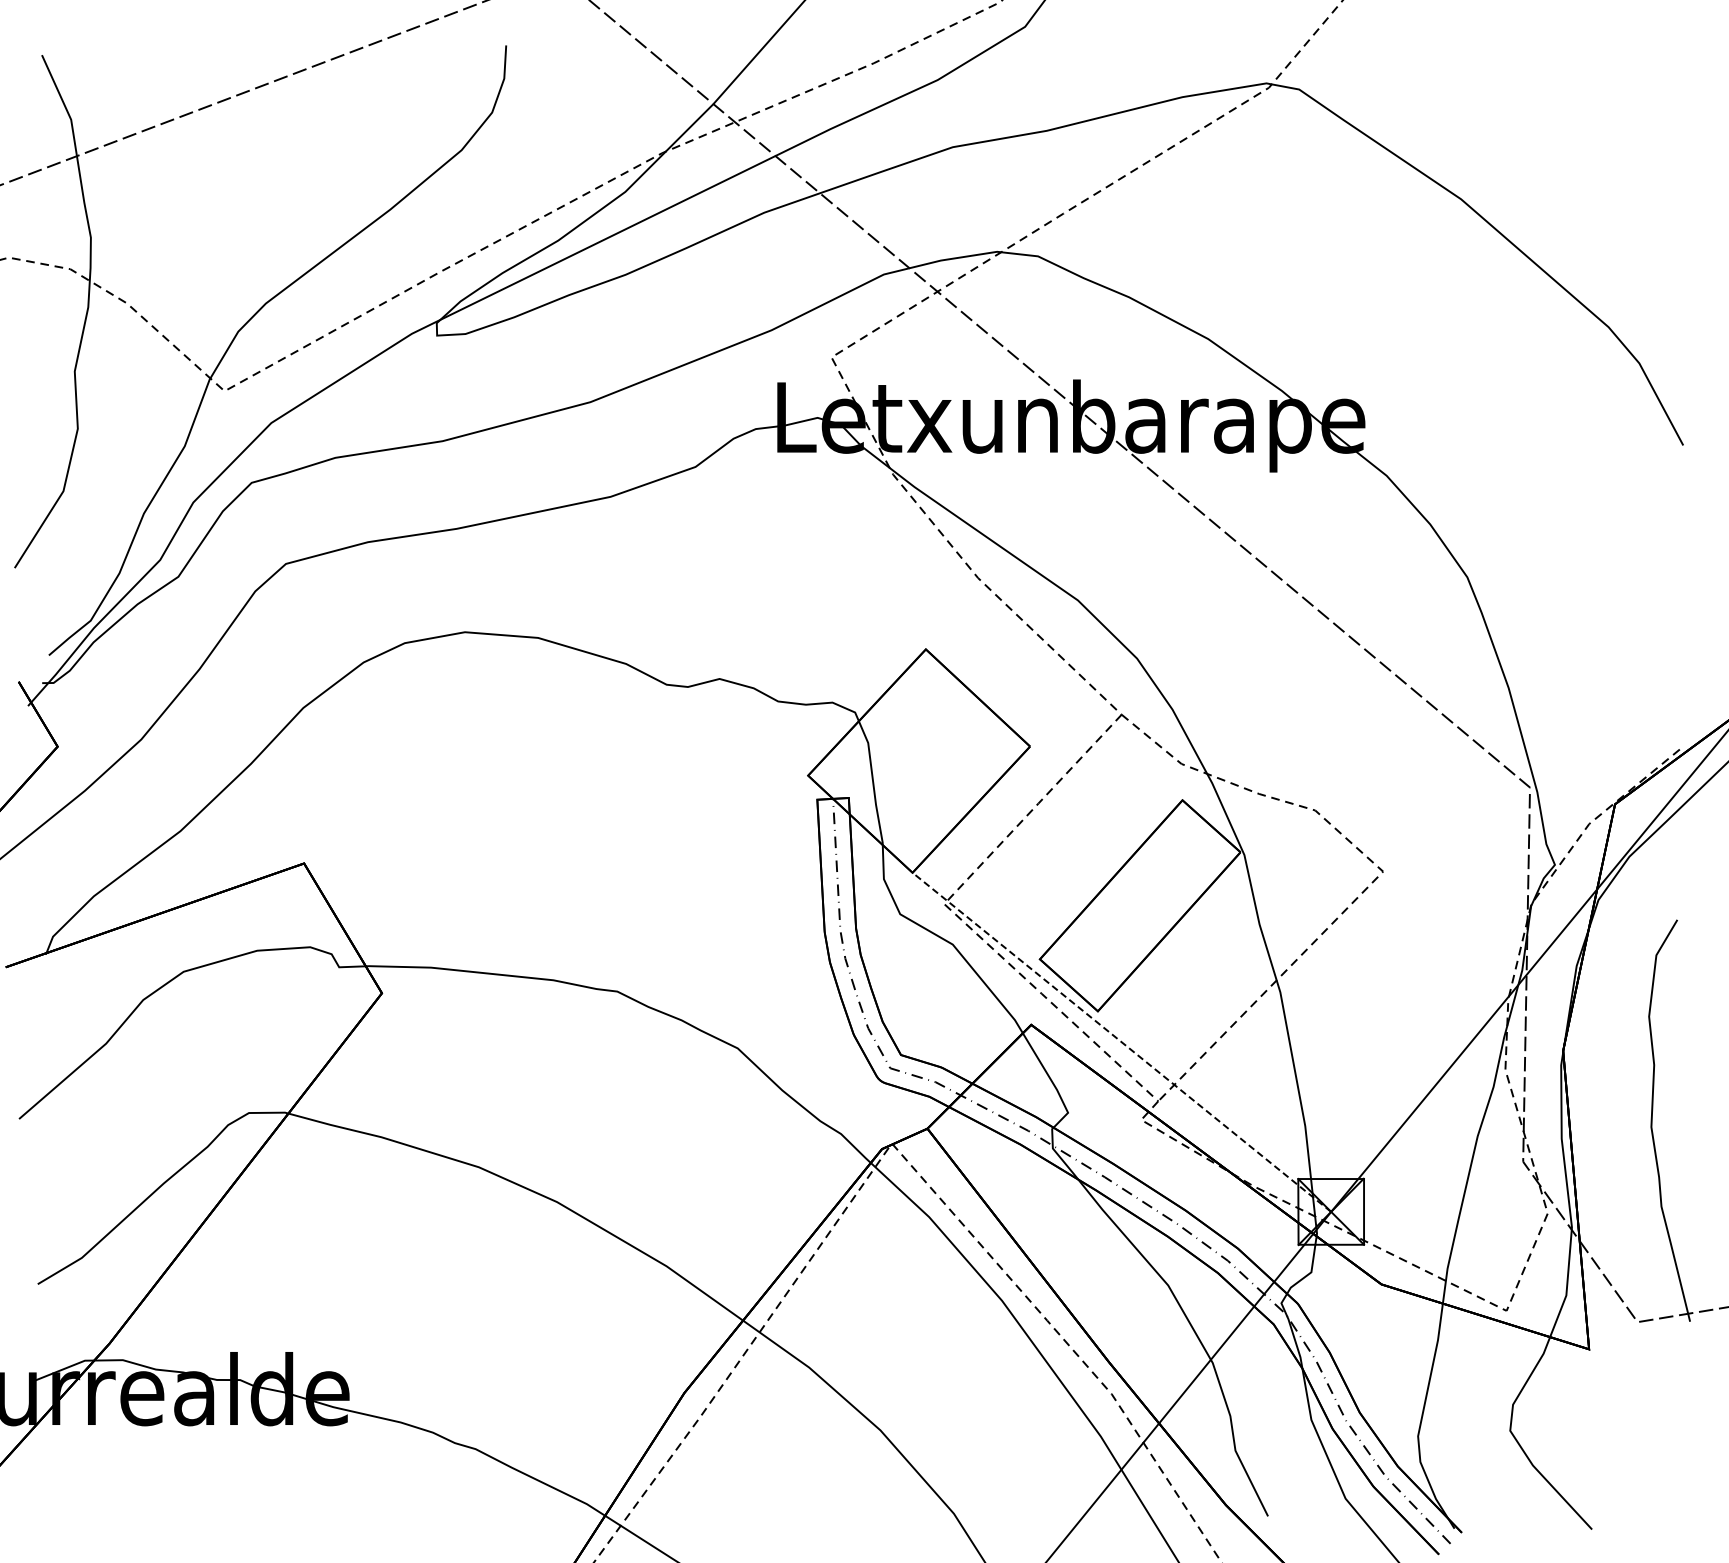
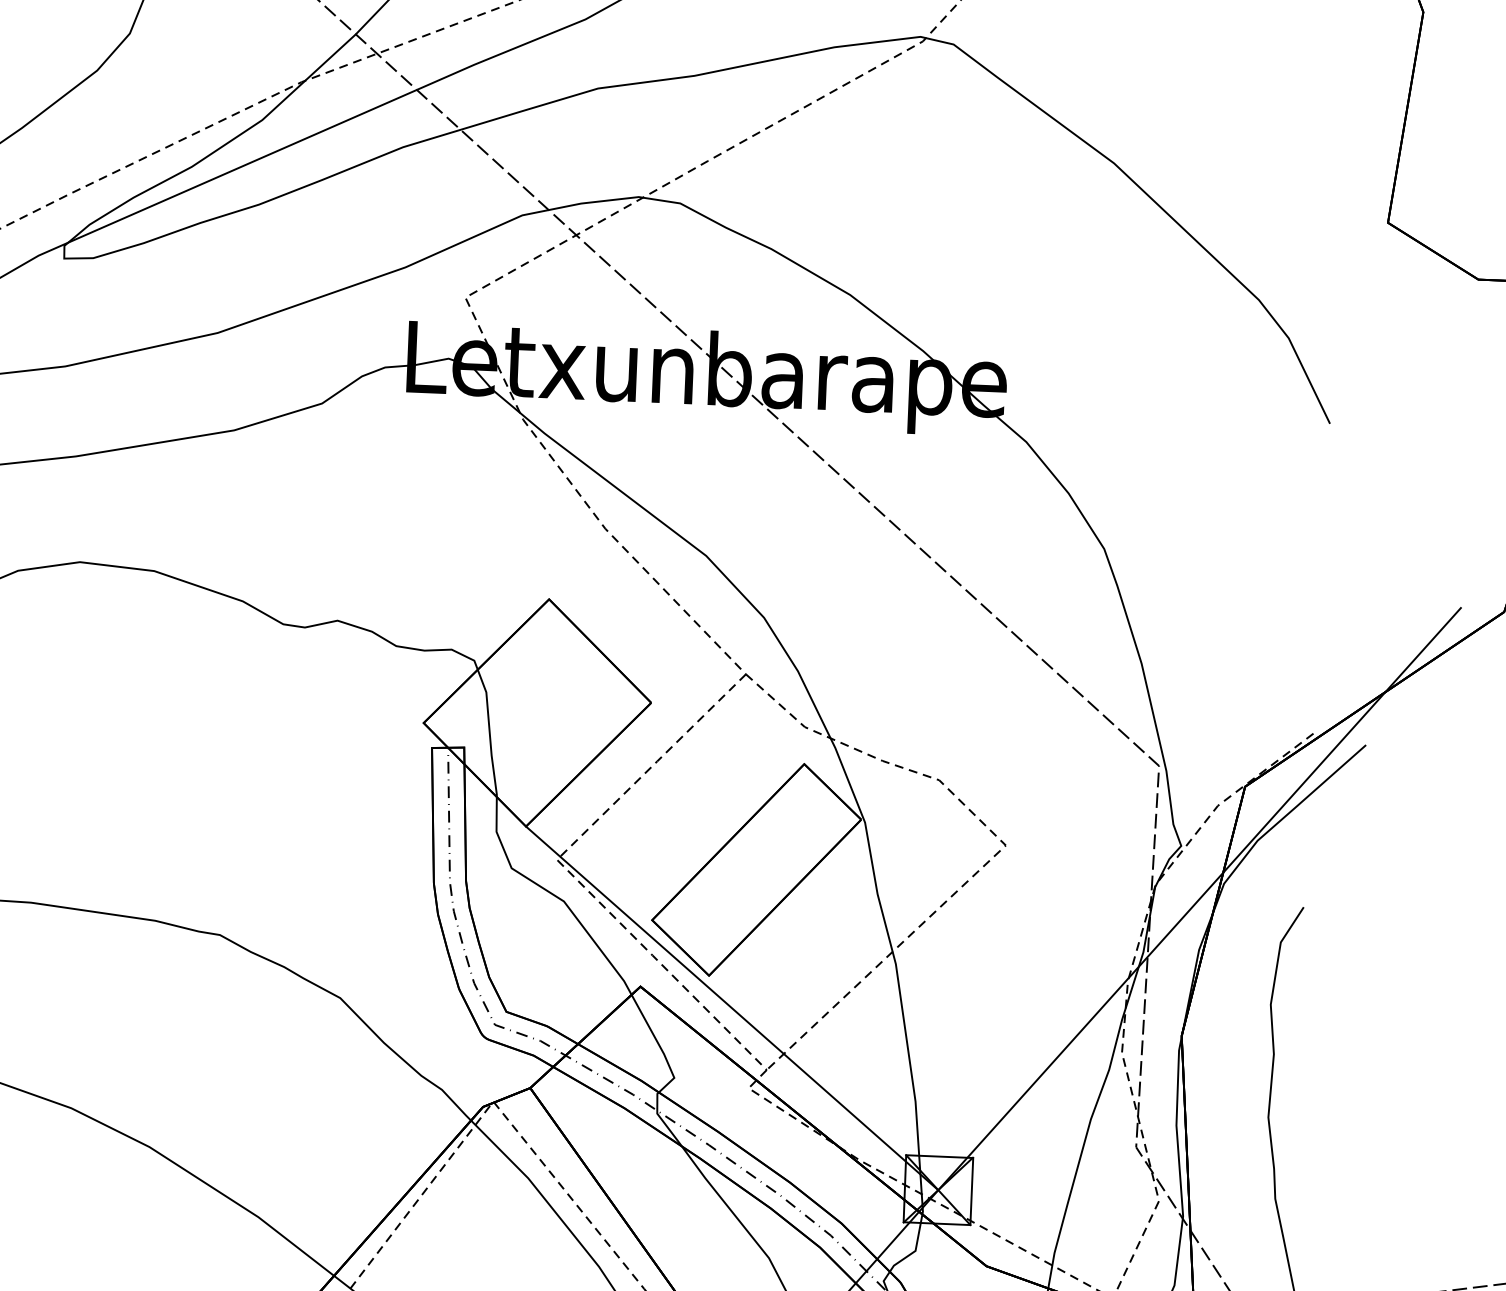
line: (1121, 1042) -> (731, 1008), dashed -> solid

